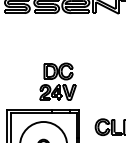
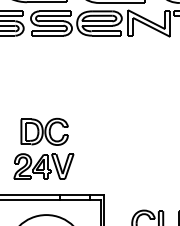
part: (57, 81) -> (42, 148), moved

